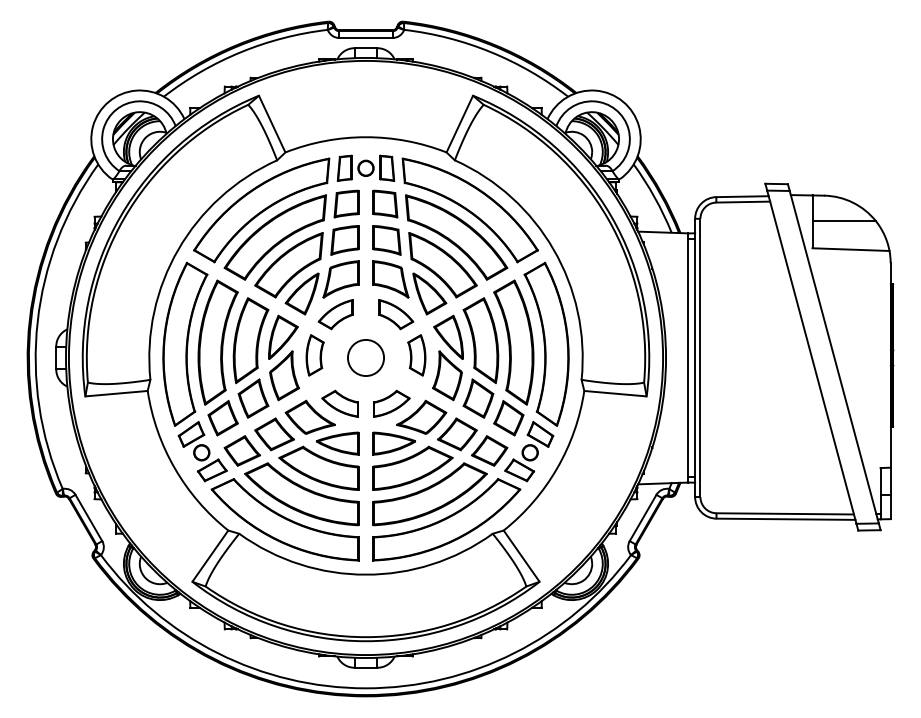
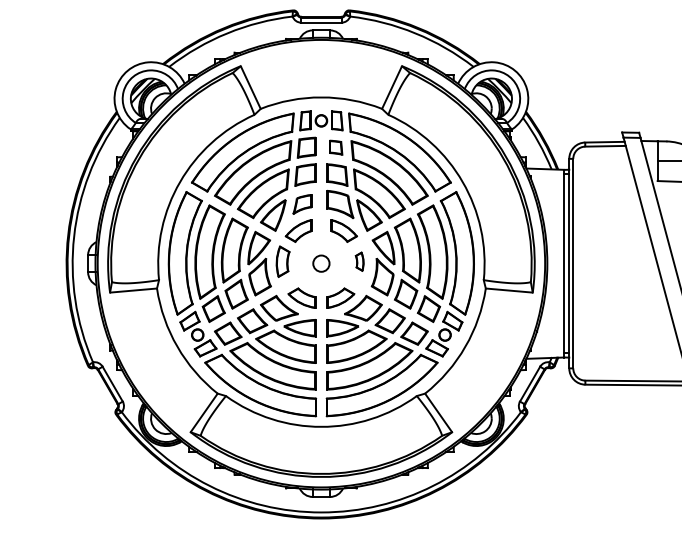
part: (385, 203) -> (336, 147), size x0.7
part: (340, 279) -> (302, 204), size x0.7
part: (416, 355) -> (359, 261), size x0.6
circle: (365, 357) -> (321, 263), size x0.6

